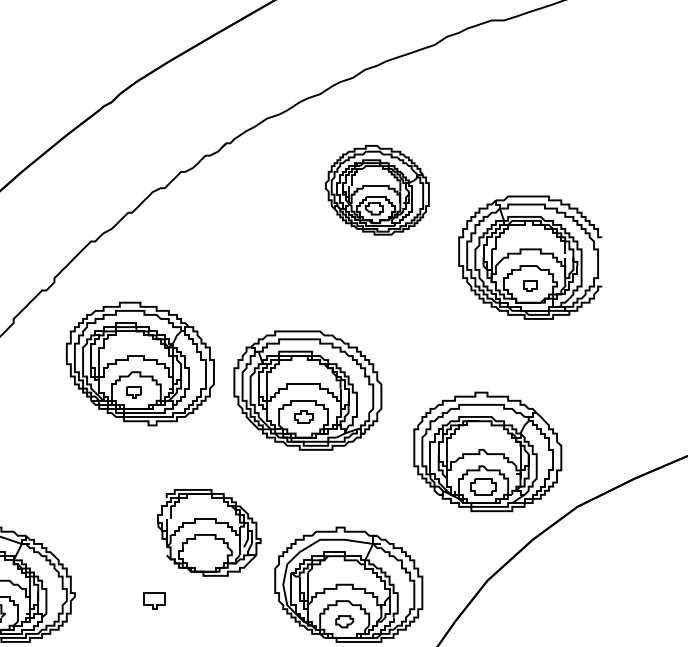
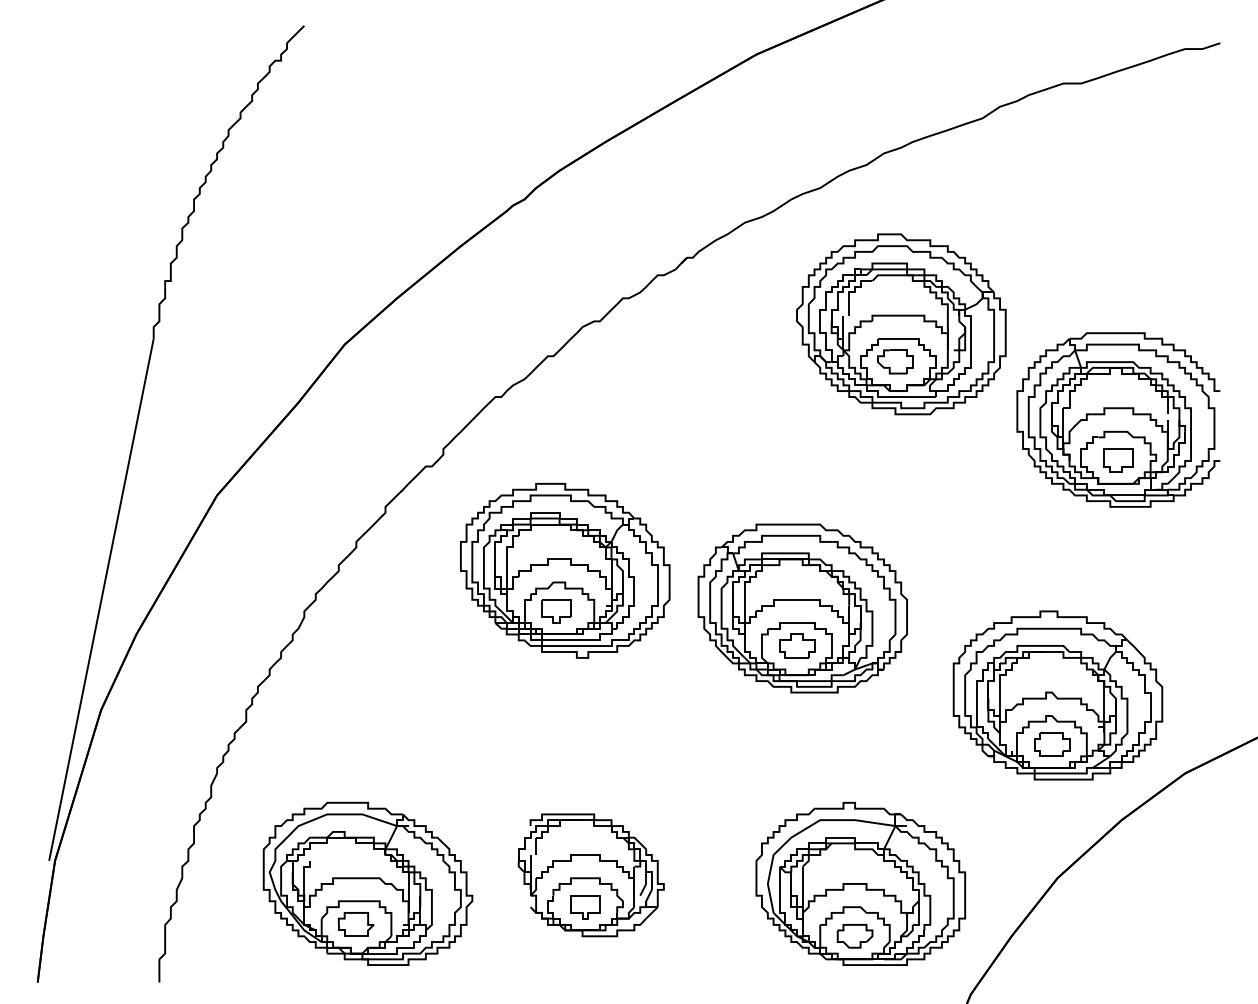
part: (377, 190) -> (901, 324), size x1.43
part: (530, 286) -> (1118, 460), size x1.67
part: (134, 392) -> (556, 611), size x1.43
part: (304, 416) -> (797, 645), size x1.43
part: (208, 532) -> (590, 875), moved
part: (344, 621) -> (854, 936), size x1.43

